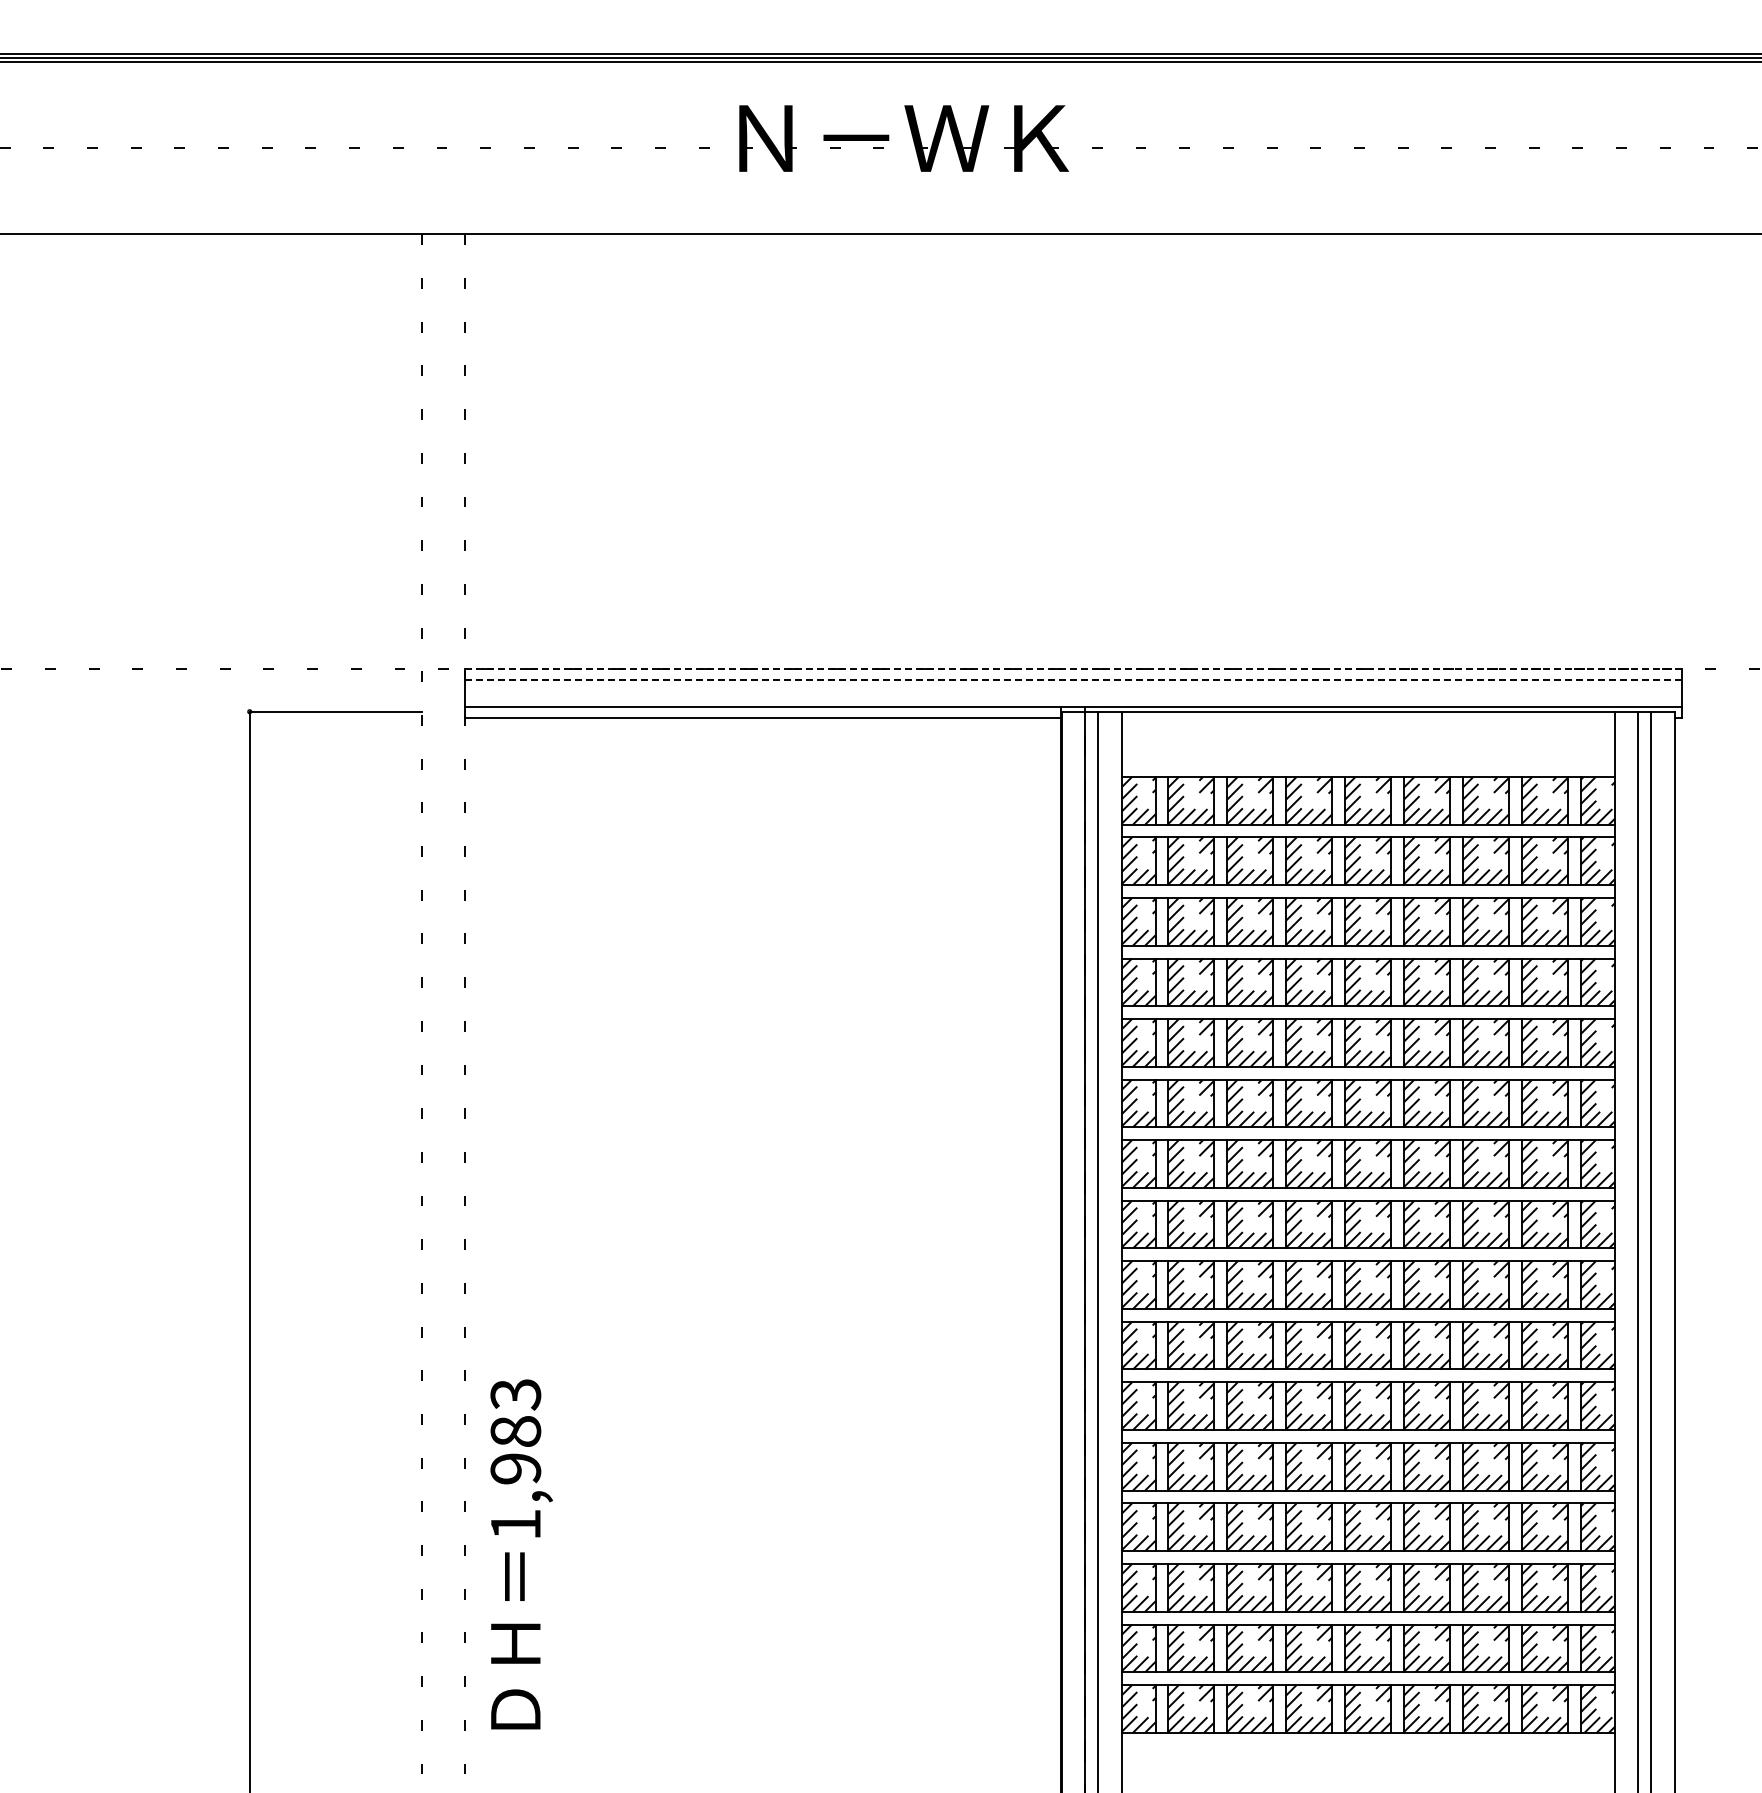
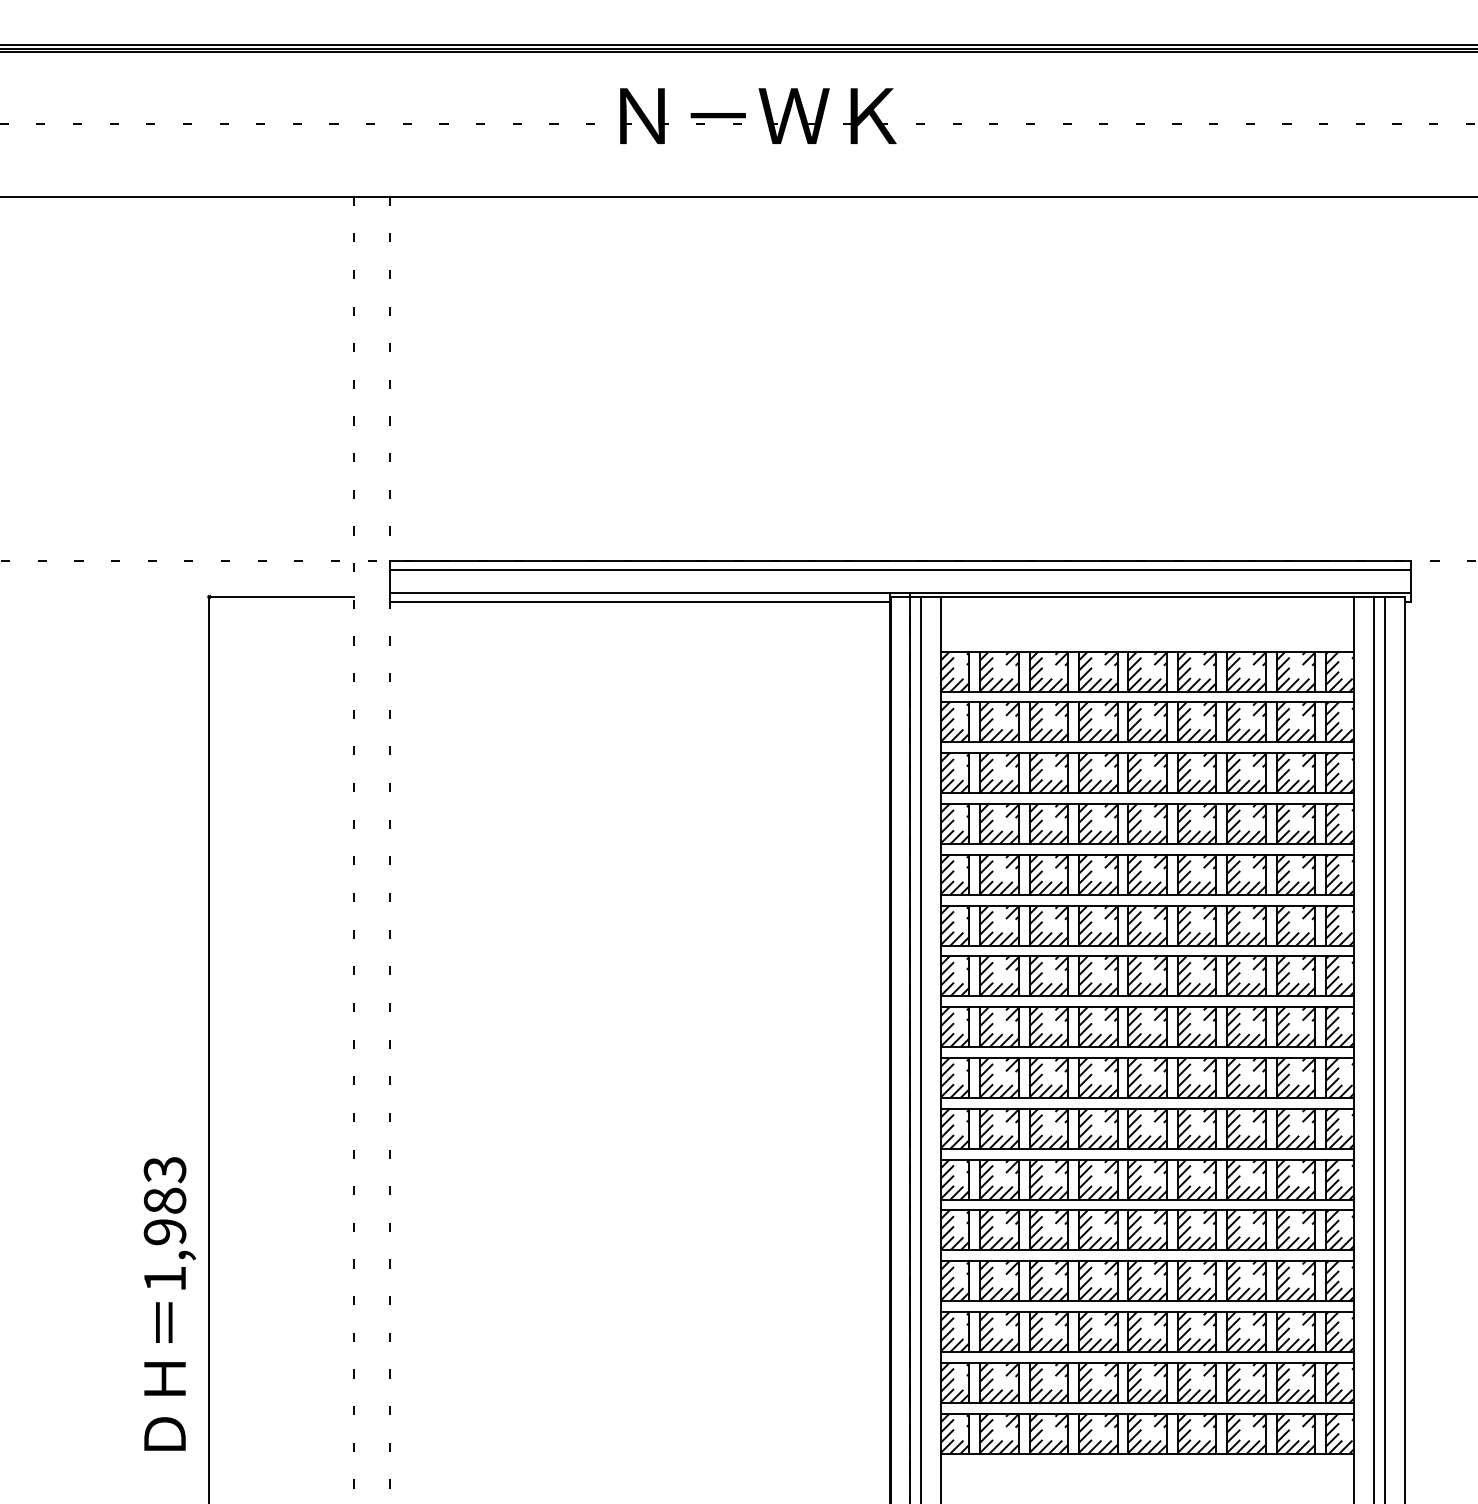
line: (1073, 668) -> (900, 560), dashed -> solid
line: (1073, 679) -> (900, 569), dashed -> solid
text: (521, 1554) -> (169, 1303), moved

